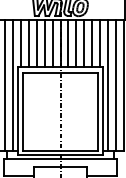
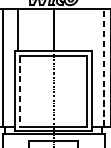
line: (28, 43) -> (24, 29), removed
line: (36, 43) -> (31, 29), removed
line: (44, 43) -> (39, 29), removed
line: (52, 43) -> (46, 29), removed
line: (68, 43) -> (60, 29), removed
line: (76, 43) -> (67, 29), removed
line: (84, 43) -> (75, 29), removed
line: (92, 43) -> (82, 29), removed
line: (100, 43) -> (89, 29), removed
line: (12, 85) -> (10, 67), removed
line: (108, 85) -> (96, 67), removed
line: (116, 85) -> (104, 67), solid -> dashed
line: (22, 111) -> (19, 91), solid -> dashed

